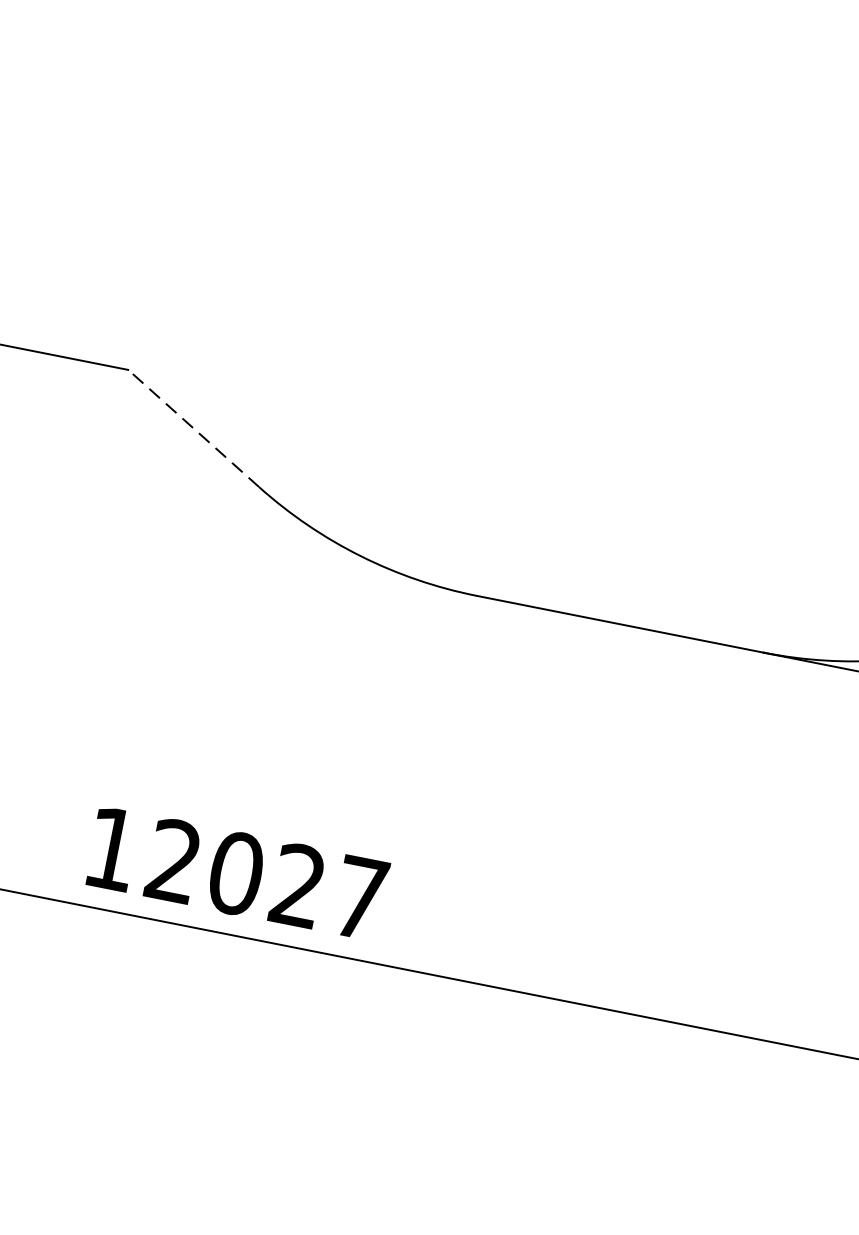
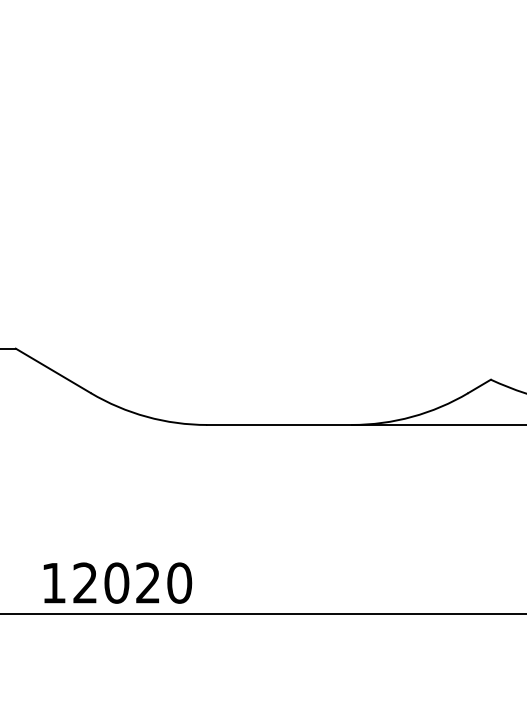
line: (194, 427) -> (53, 370), dashed -> solid
text: (360, 896) -> (179, 582), 12027 -> 12020

